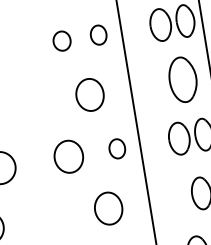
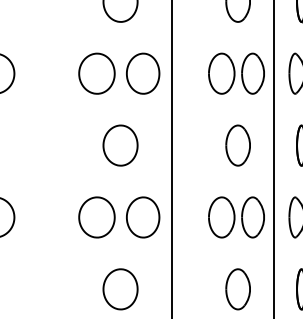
part: (98, 35) -> (143, 73), size x1.67
part: (61, 41) -> (96, 73), size x1.67
part: (182, 79) -> (237, 145), size x0.71
part: (117, 148) -> (143, 217), size x1.67
part: (68, 156) -> (96, 217), moved

